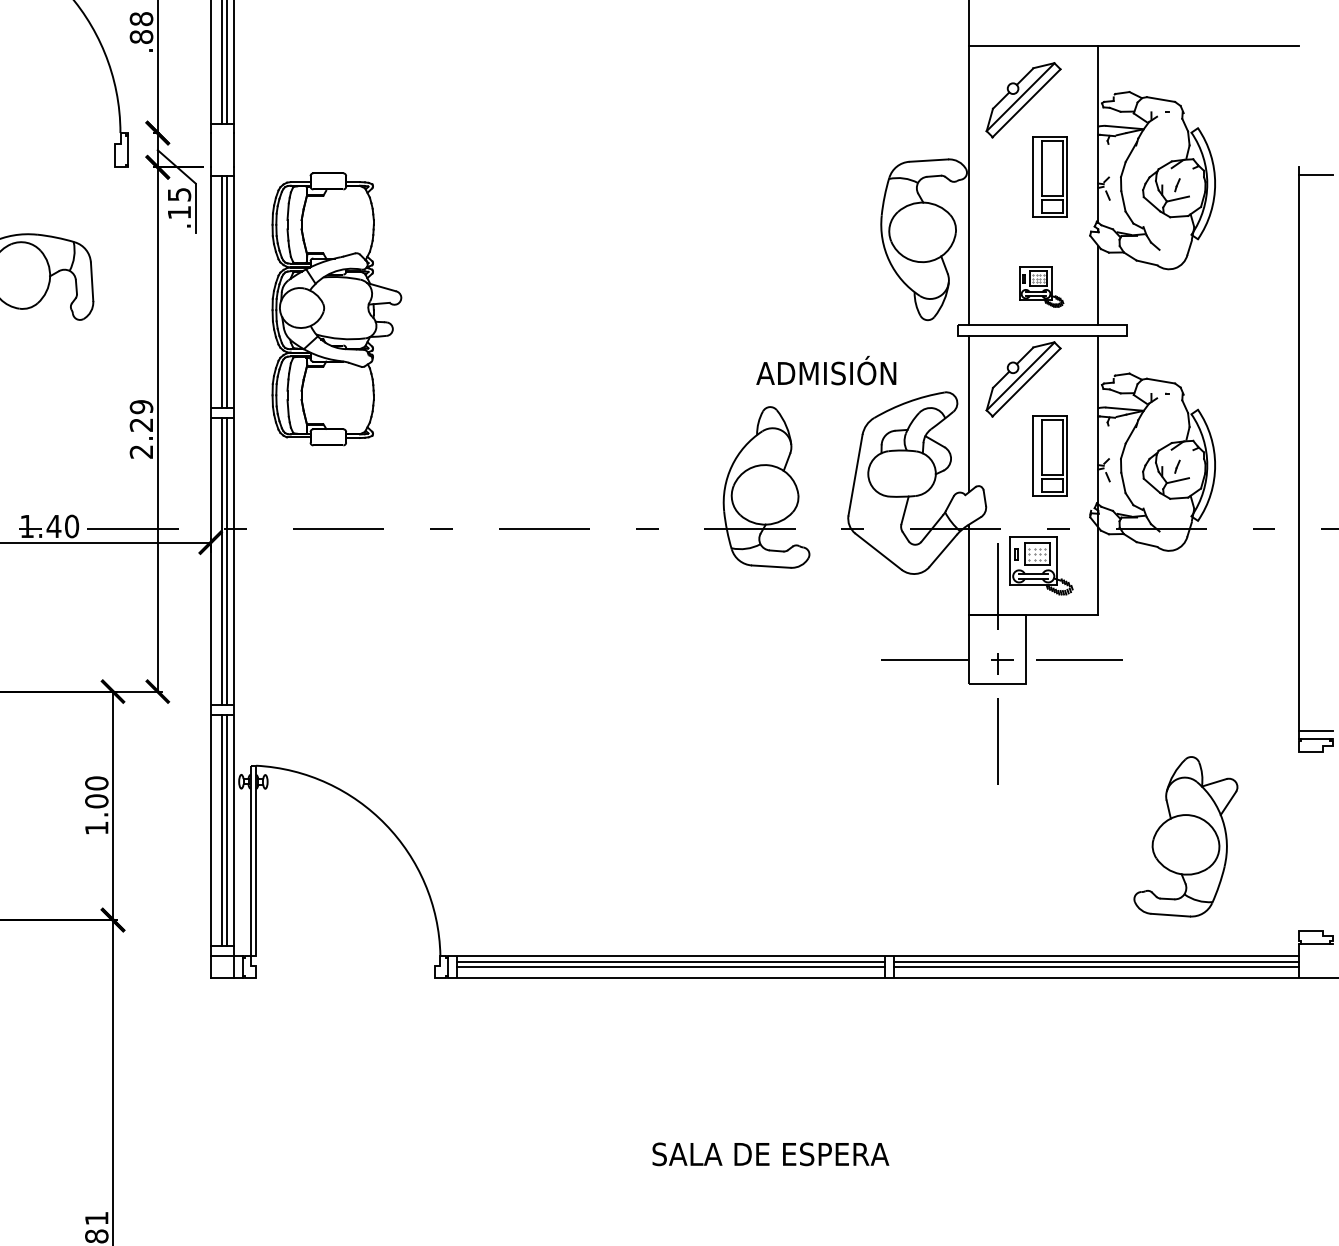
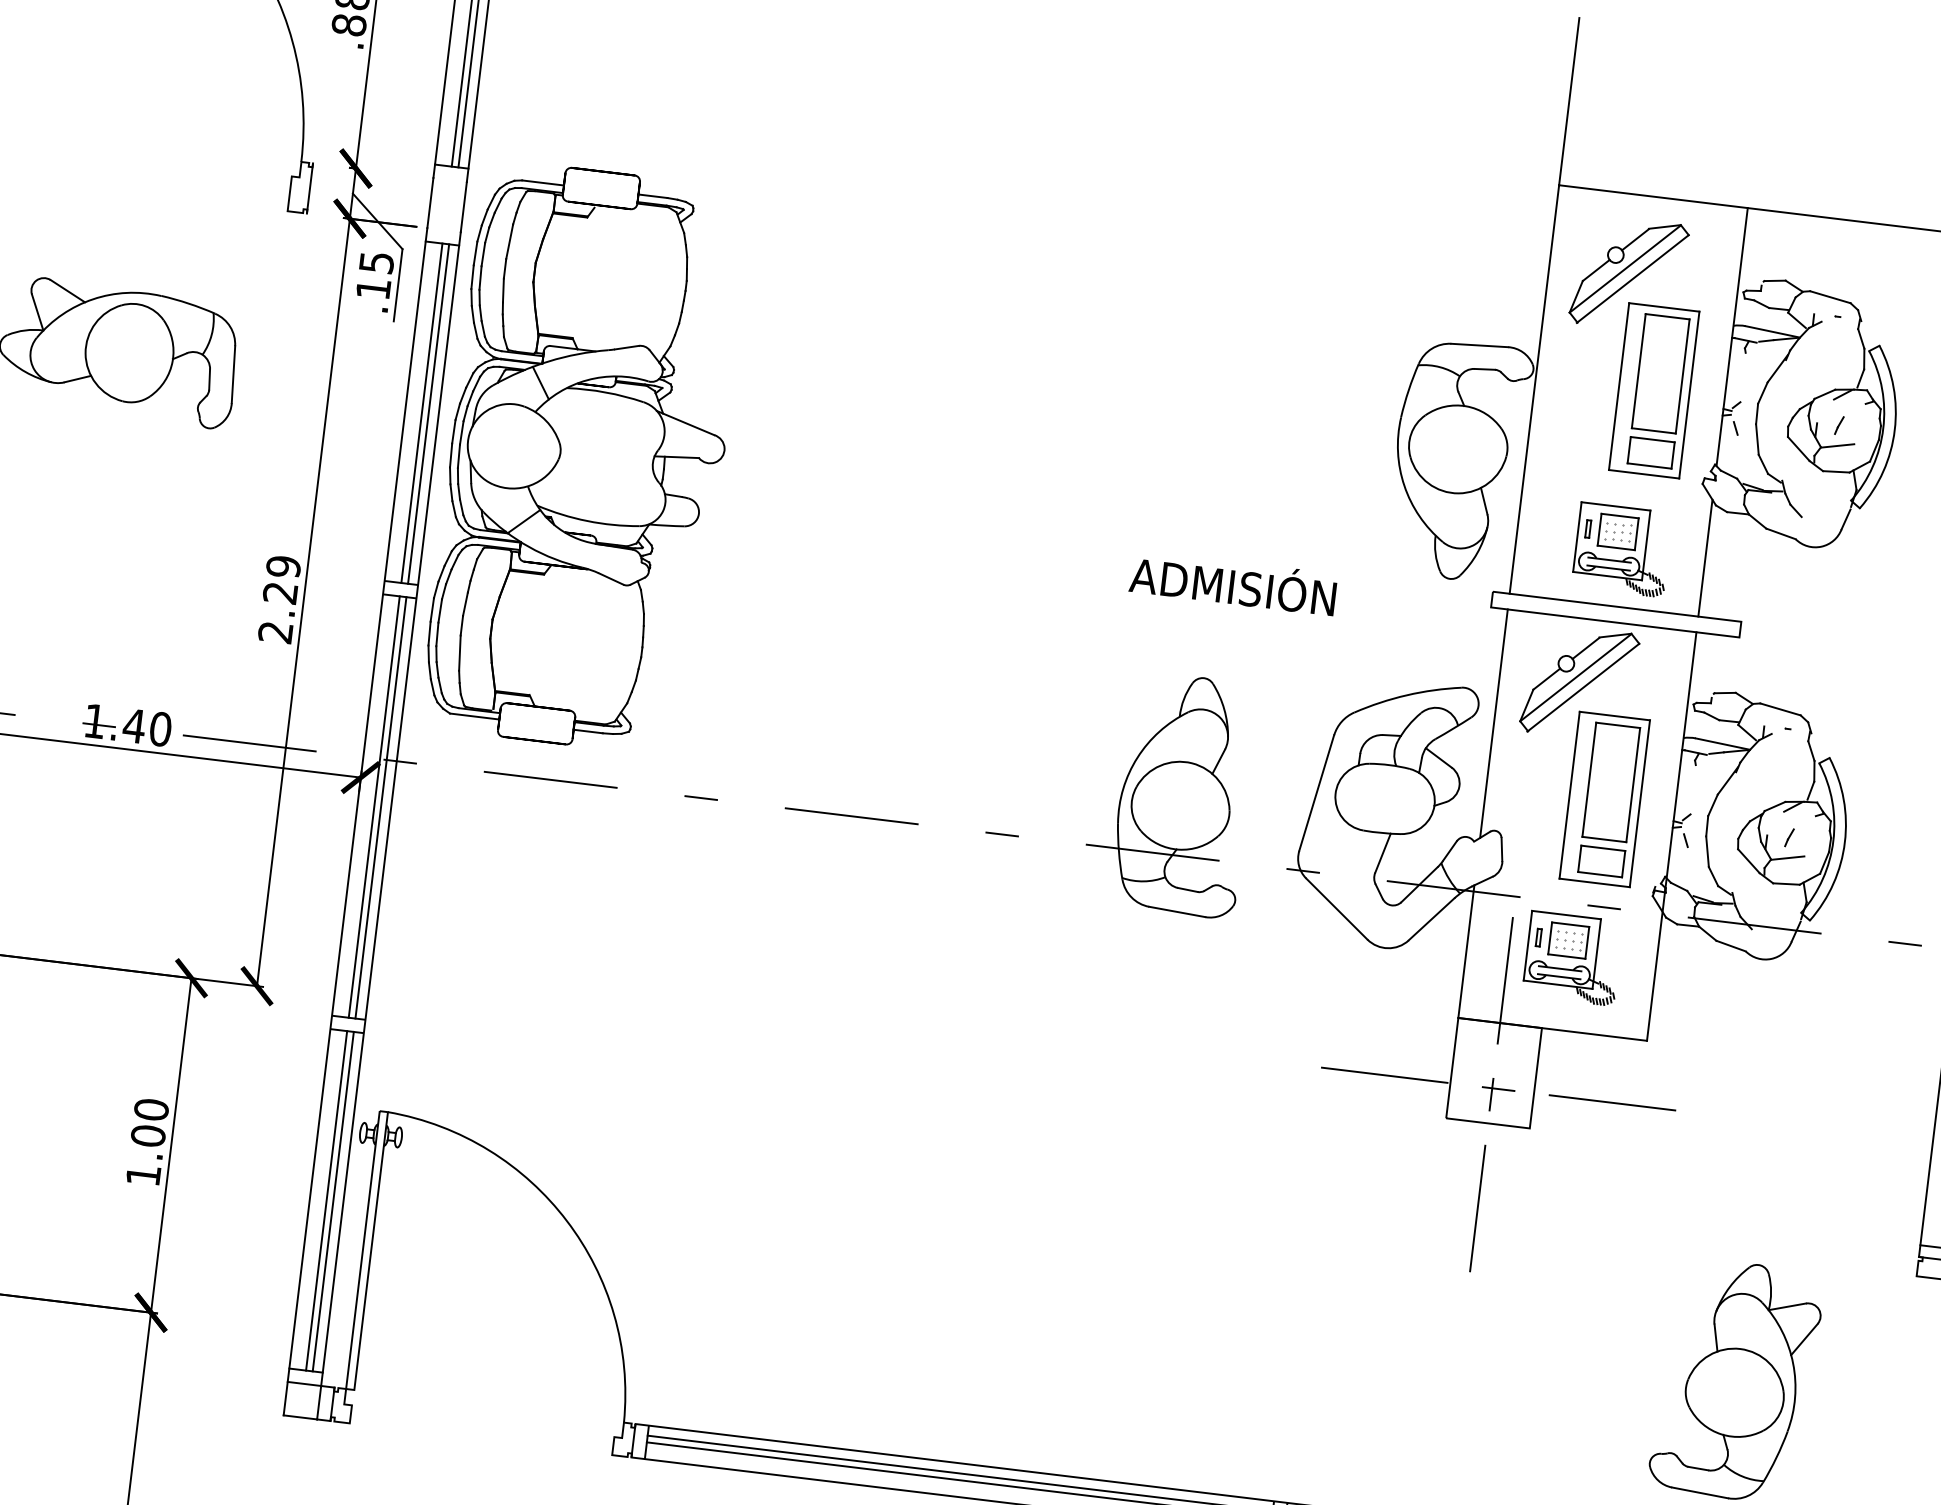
part: (1049, 176) -> (1653, 390), size x1.43
part: (1041, 286) -> (1622, 549), size x1.43
part: (336, 309) -> (586, 458), size x1.43
text: (826, 370) -> (1233, 582), moved
part: (1049, 455) -> (1604, 798), size x1.43

